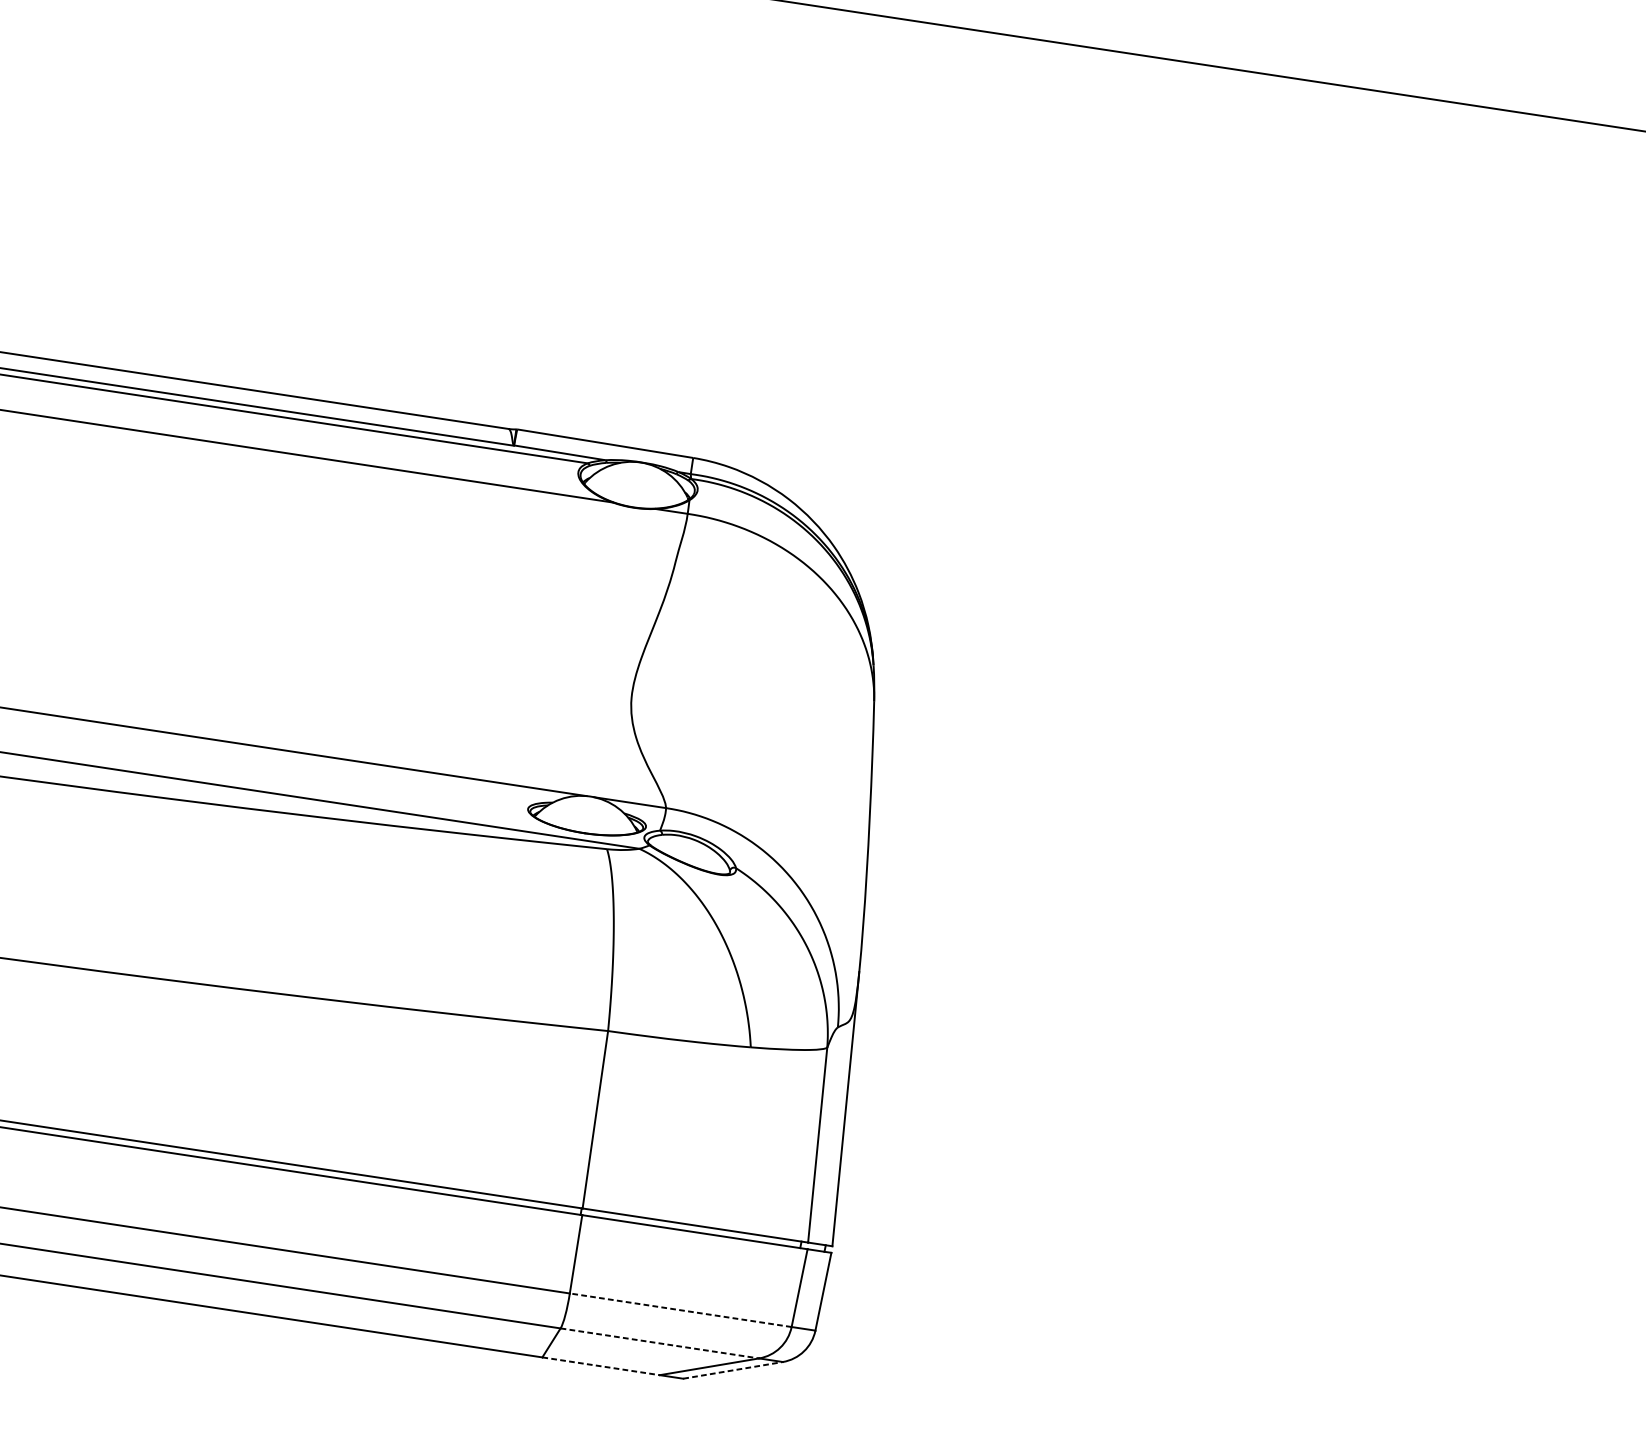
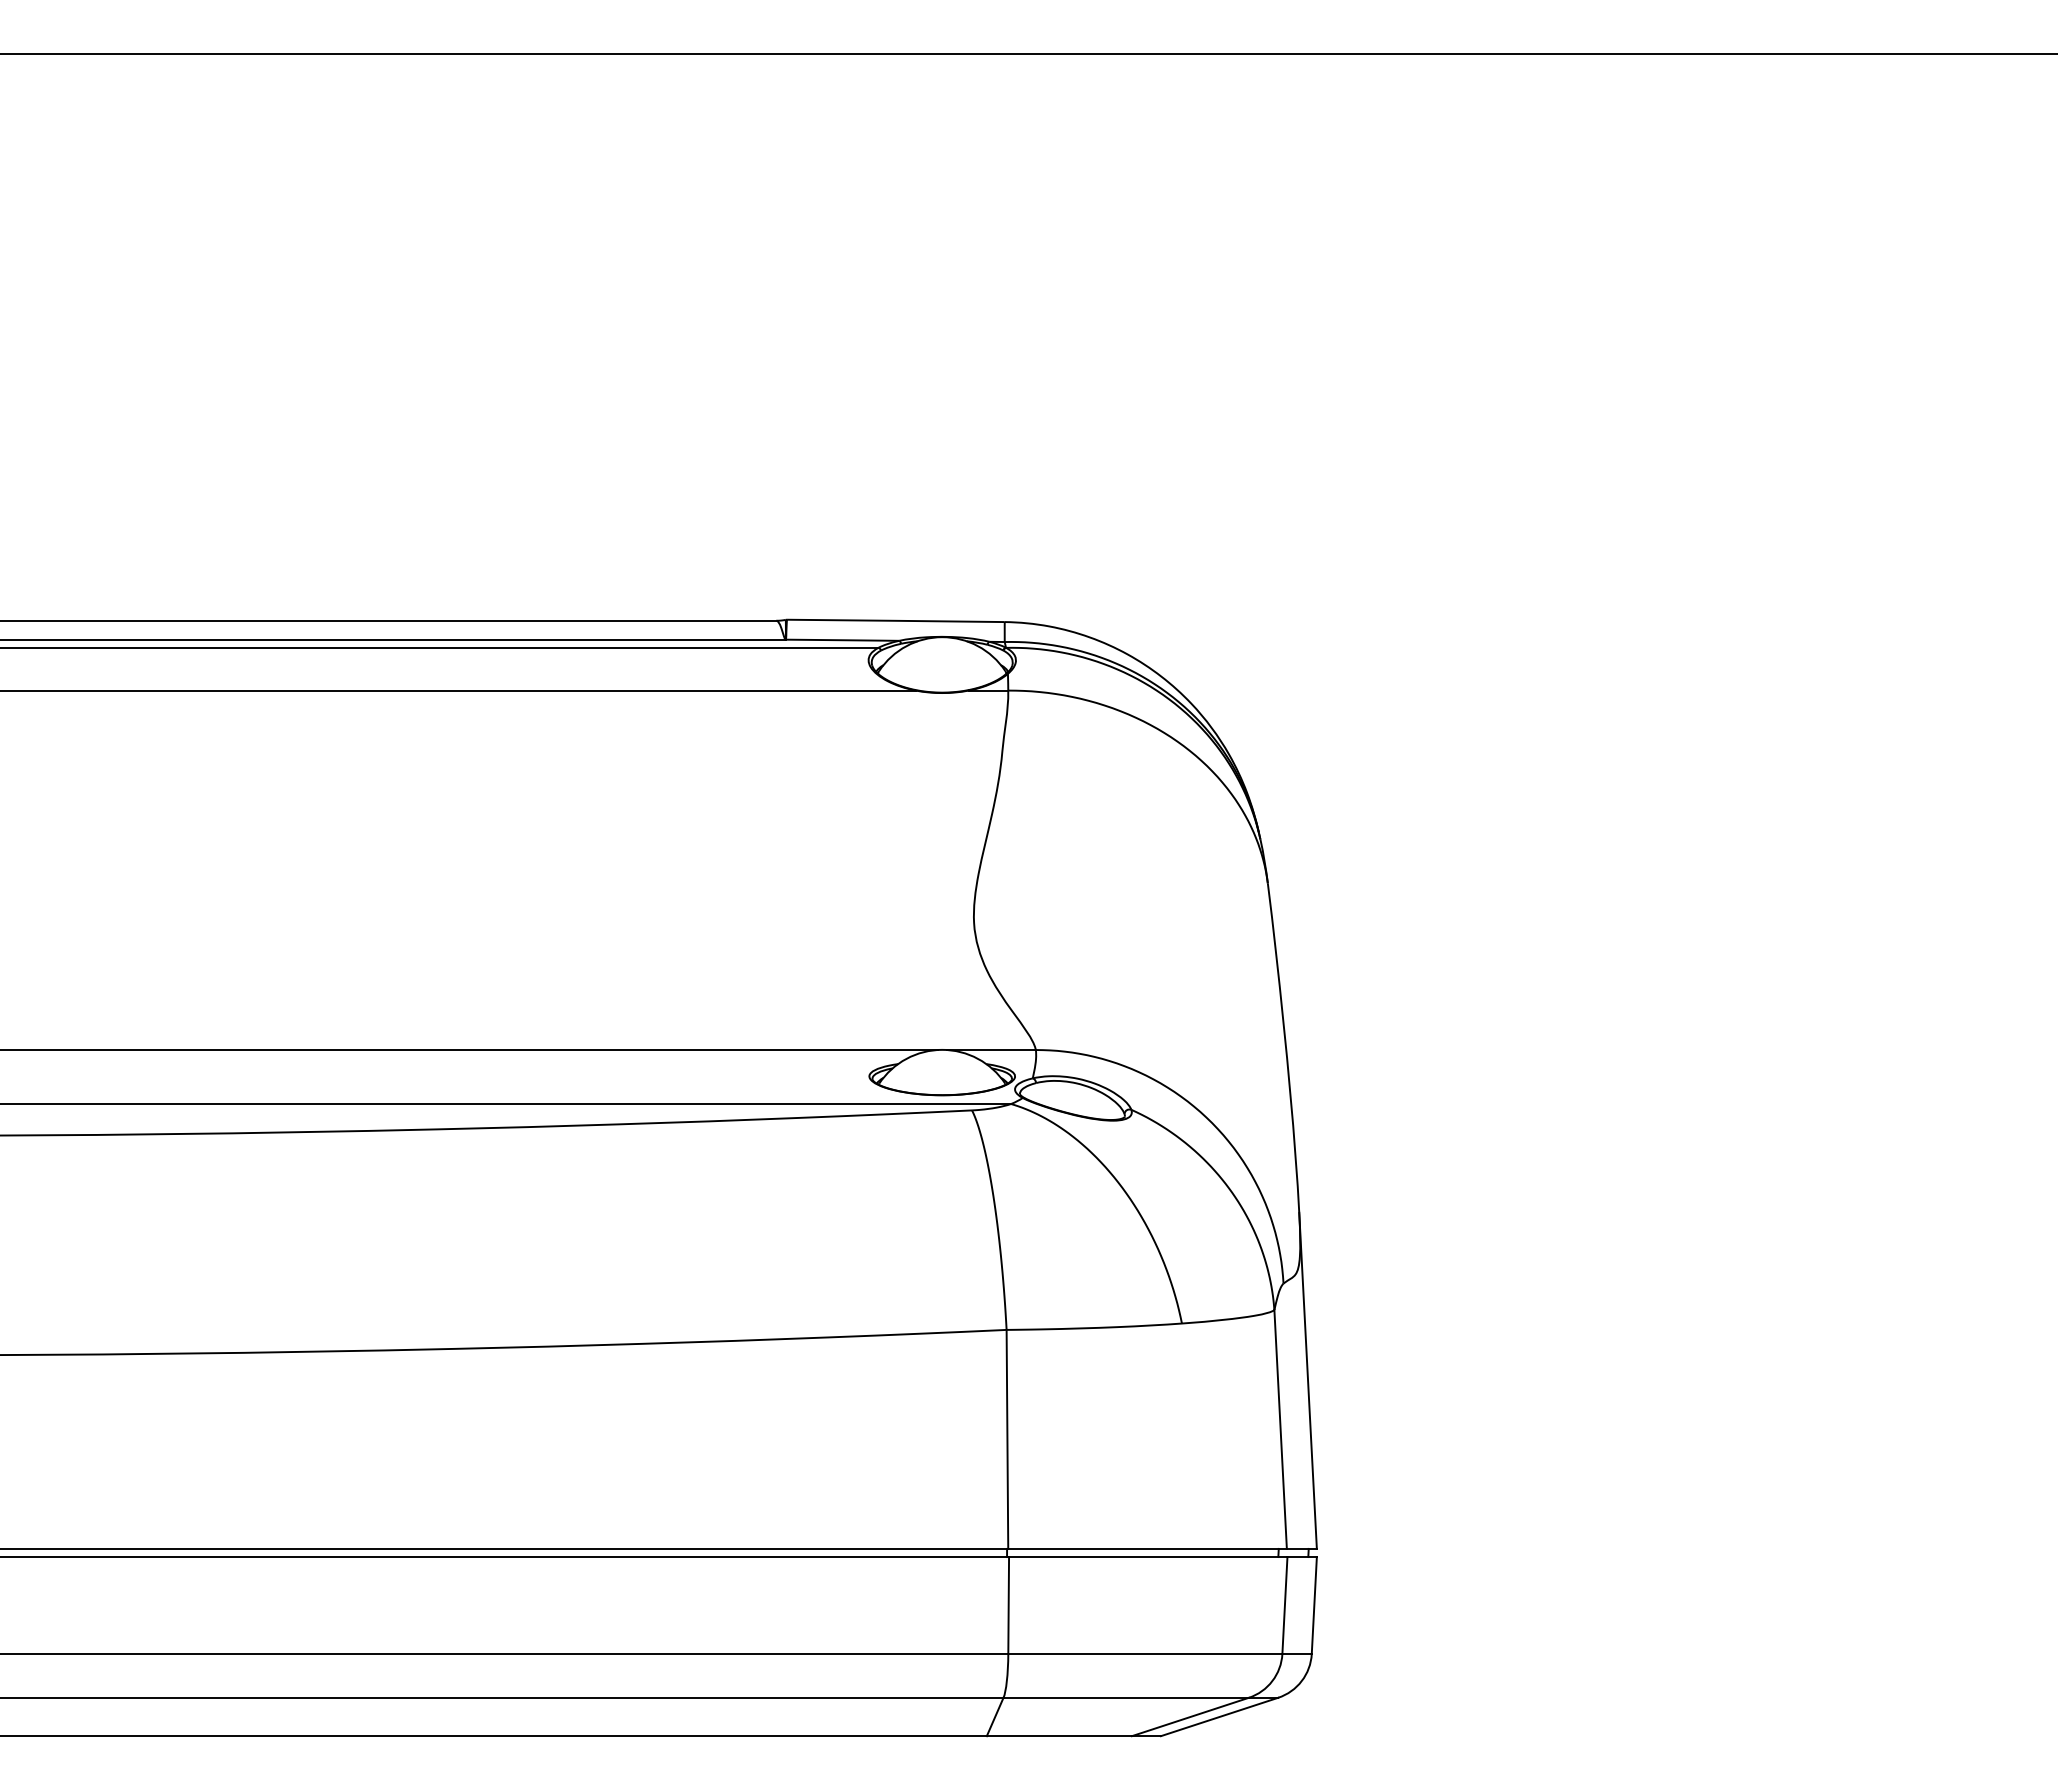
line: (680, 1309) -> (1144, 1653), dashed -> solid
line: (660, 1343) -> (1126, 1697), dashed -> solid
line: (601, 1366) -> (1059, 1736), dashed -> solid
line: (733, 1369) -> (1219, 1716), dashed -> solid

